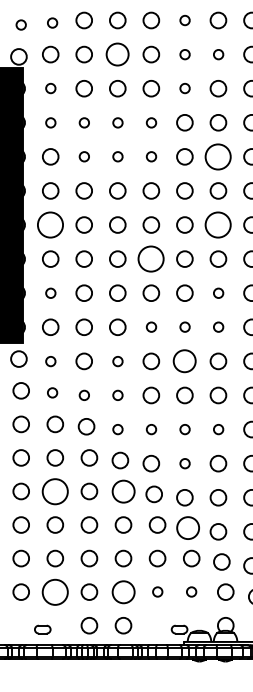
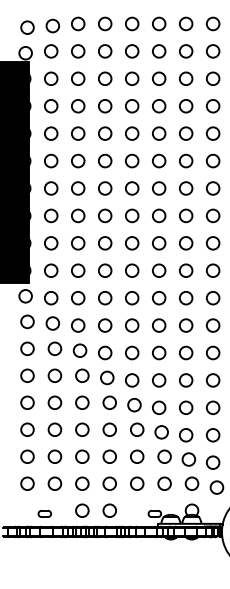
circle: (185, 19) -> (159, 23), size x1.67
circle: (52, 22) -> (52, 25), size x1.67
circle: (21, 24) -> (27, 27), size x1.67
circle: (118, 54) -> (105, 51), size x0.71
circle: (185, 54) -> (159, 51), size x1.67
circle: (218, 54) -> (186, 51), size x1.67
circle: (51, 88) -> (51, 78), size x1.67
circle: (185, 88) -> (159, 78), size x1.67
circle: (51, 123) -> (51, 106), size x1.67
circle: (84, 123) -> (78, 106), size x1.67
circle: (118, 123) -> (105, 106), size x1.67
circle: (151, 123) -> (132, 106), size x1.67
circle: (84, 156) -> (78, 133), size x1.67
circle: (118, 156) -> (105, 133), size x1.67
circle: (151, 156) -> (132, 133), size x1.67
circle: (218, 156) -> (186, 133), size x0.62
circle: (51, 225) -> (51, 188), size x0.62
circle: (218, 225) -> (186, 188), size x0.62
circle: (151, 258) -> (132, 215), size x0.62
circle: (51, 293) -> (51, 243), size x1.67
circle: (218, 293) -> (186, 243), size x1.67
circle: (151, 326) -> (132, 270), size x1.67
circle: (185, 326) -> (159, 270), size x1.67
circle: (218, 326) -> (186, 270), size x1.67
circle: (51, 361) -> (51, 298), size x1.67
circle: (118, 361) -> (105, 298), size x1.67
circle: (185, 361) -> (159, 298), size x0.71
circle: (52, 392) -> (52, 323), size x1.67
circle: (84, 395) -> (78, 325), size x1.67
circle: (118, 395) -> (105, 325), size x1.67
circle: (118, 428) -> (105, 352), size x1.67
circle: (151, 428) -> (132, 352), size x1.67
circle: (185, 428) -> (159, 352), size x1.67
circle: (218, 428) -> (186, 352), size x1.67
circle: (185, 463) -> (159, 380), size x1.67
circle: (54, 491) -> (54, 402), size x0.62
circle: (123, 491) -> (109, 402), size x0.71
circle: (187, 528) -> (161, 432), size x0.71
circle: (54, 591) -> (54, 483), size x0.62
circle: (123, 591) -> (109, 483), size x0.71
circle: (157, 591) -> (137, 483), size x1.67
circle: (191, 591) -> (164, 483), size x1.67

